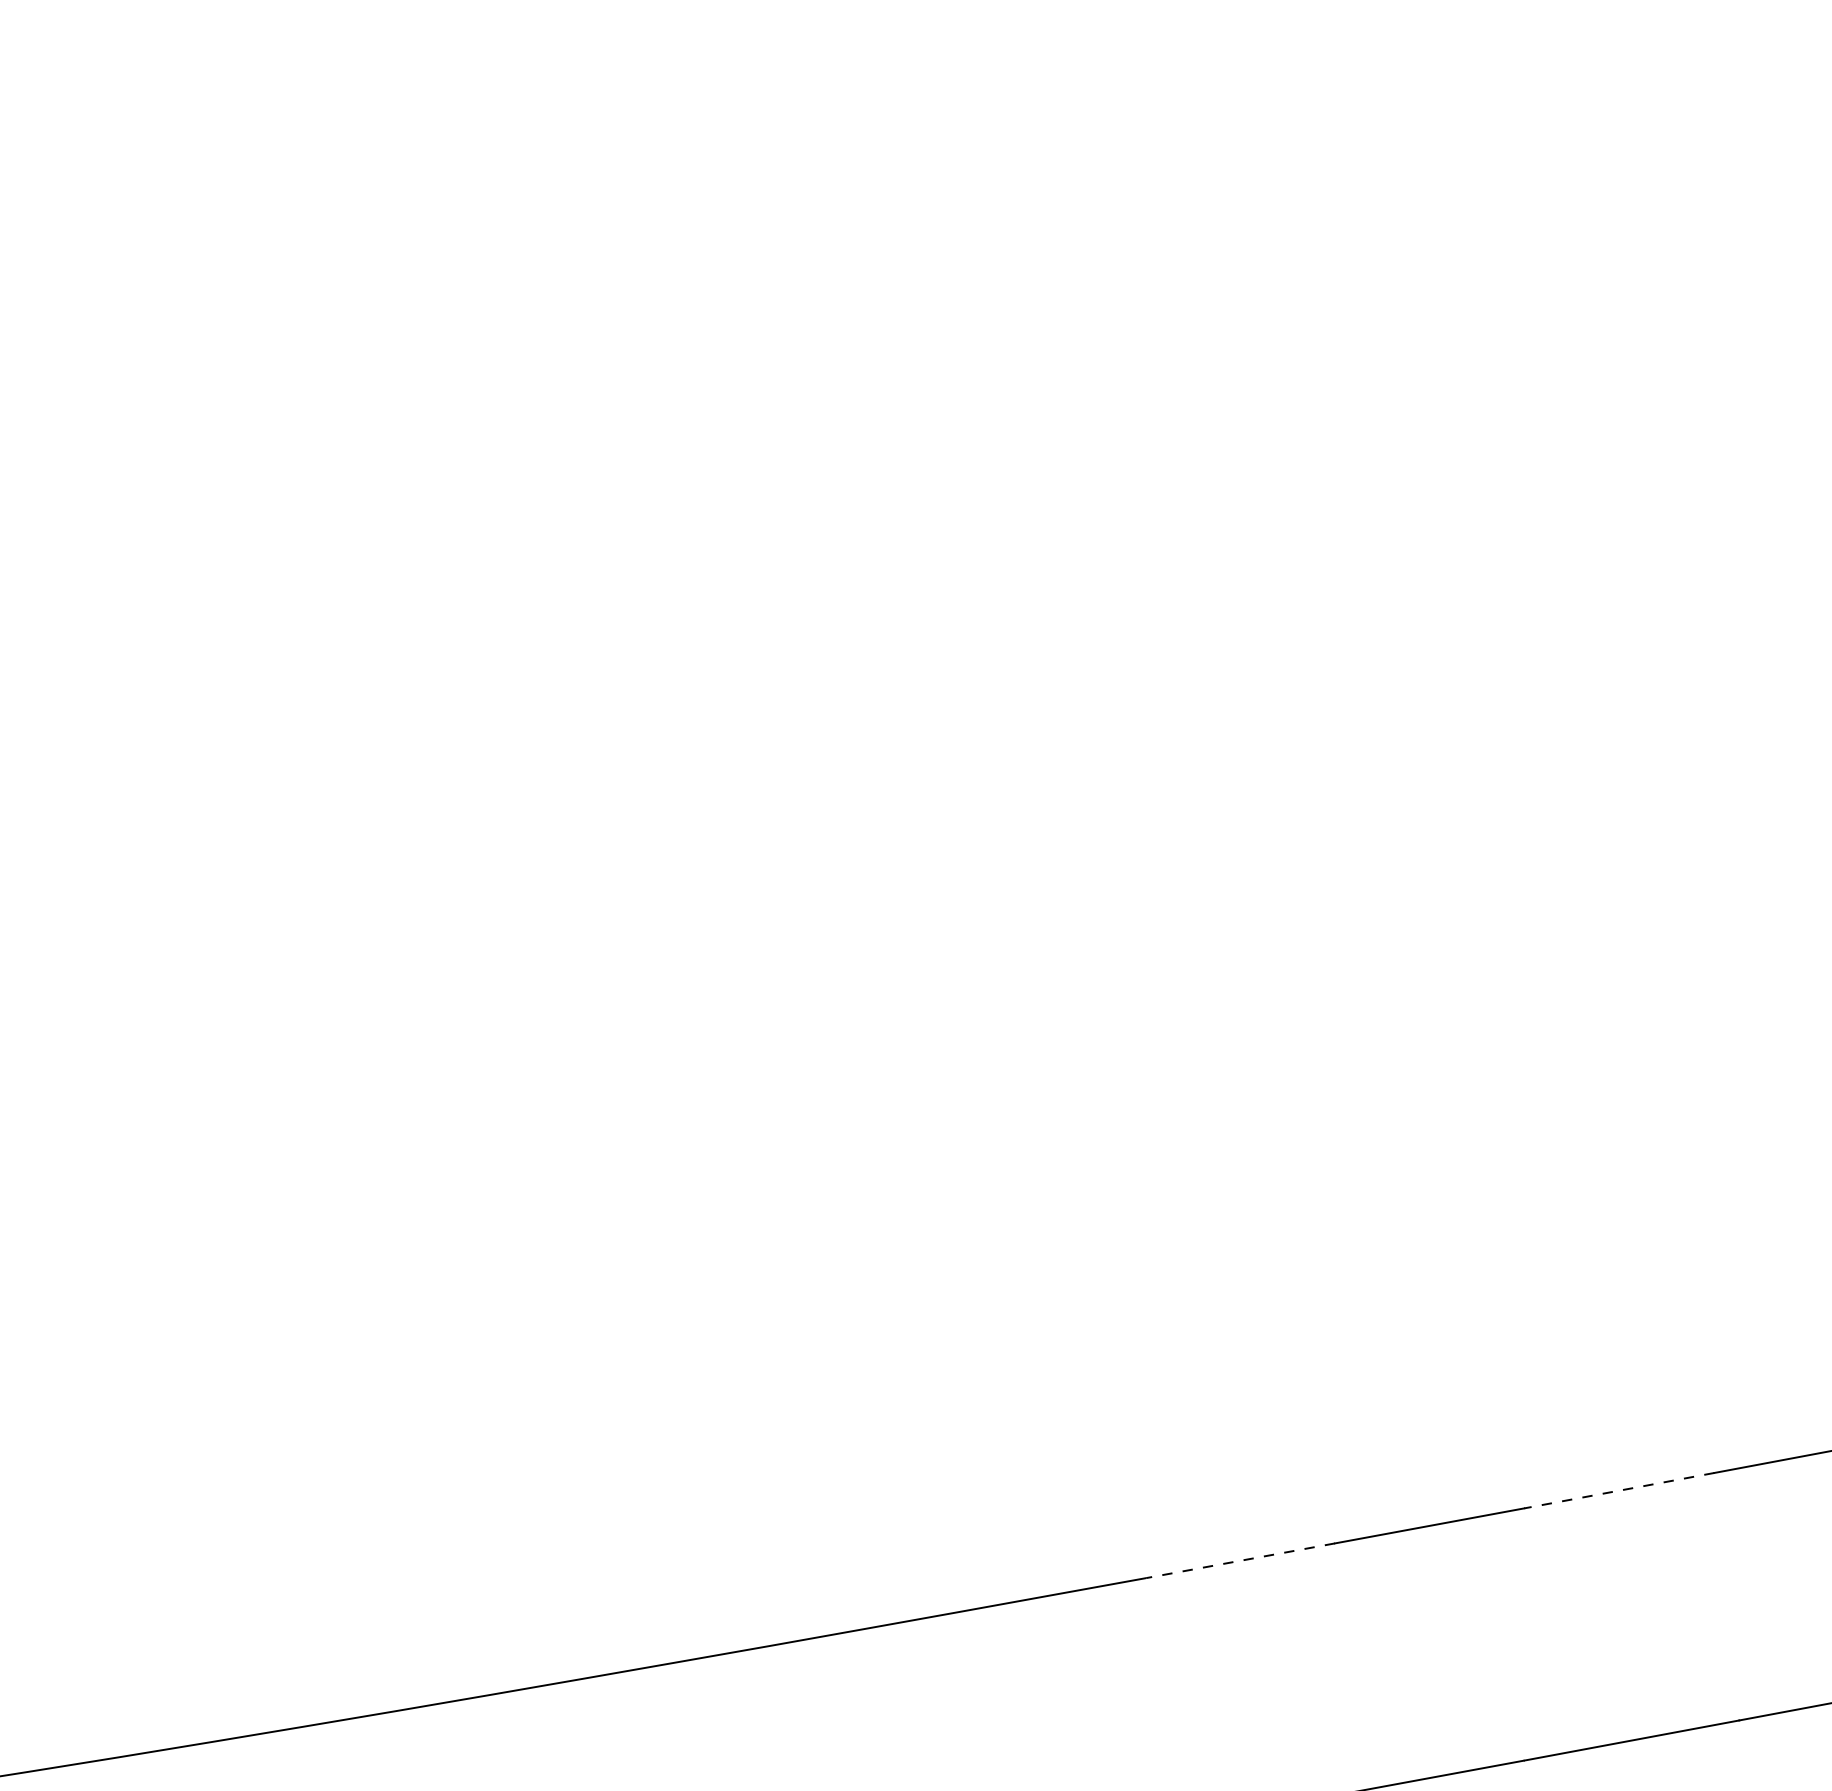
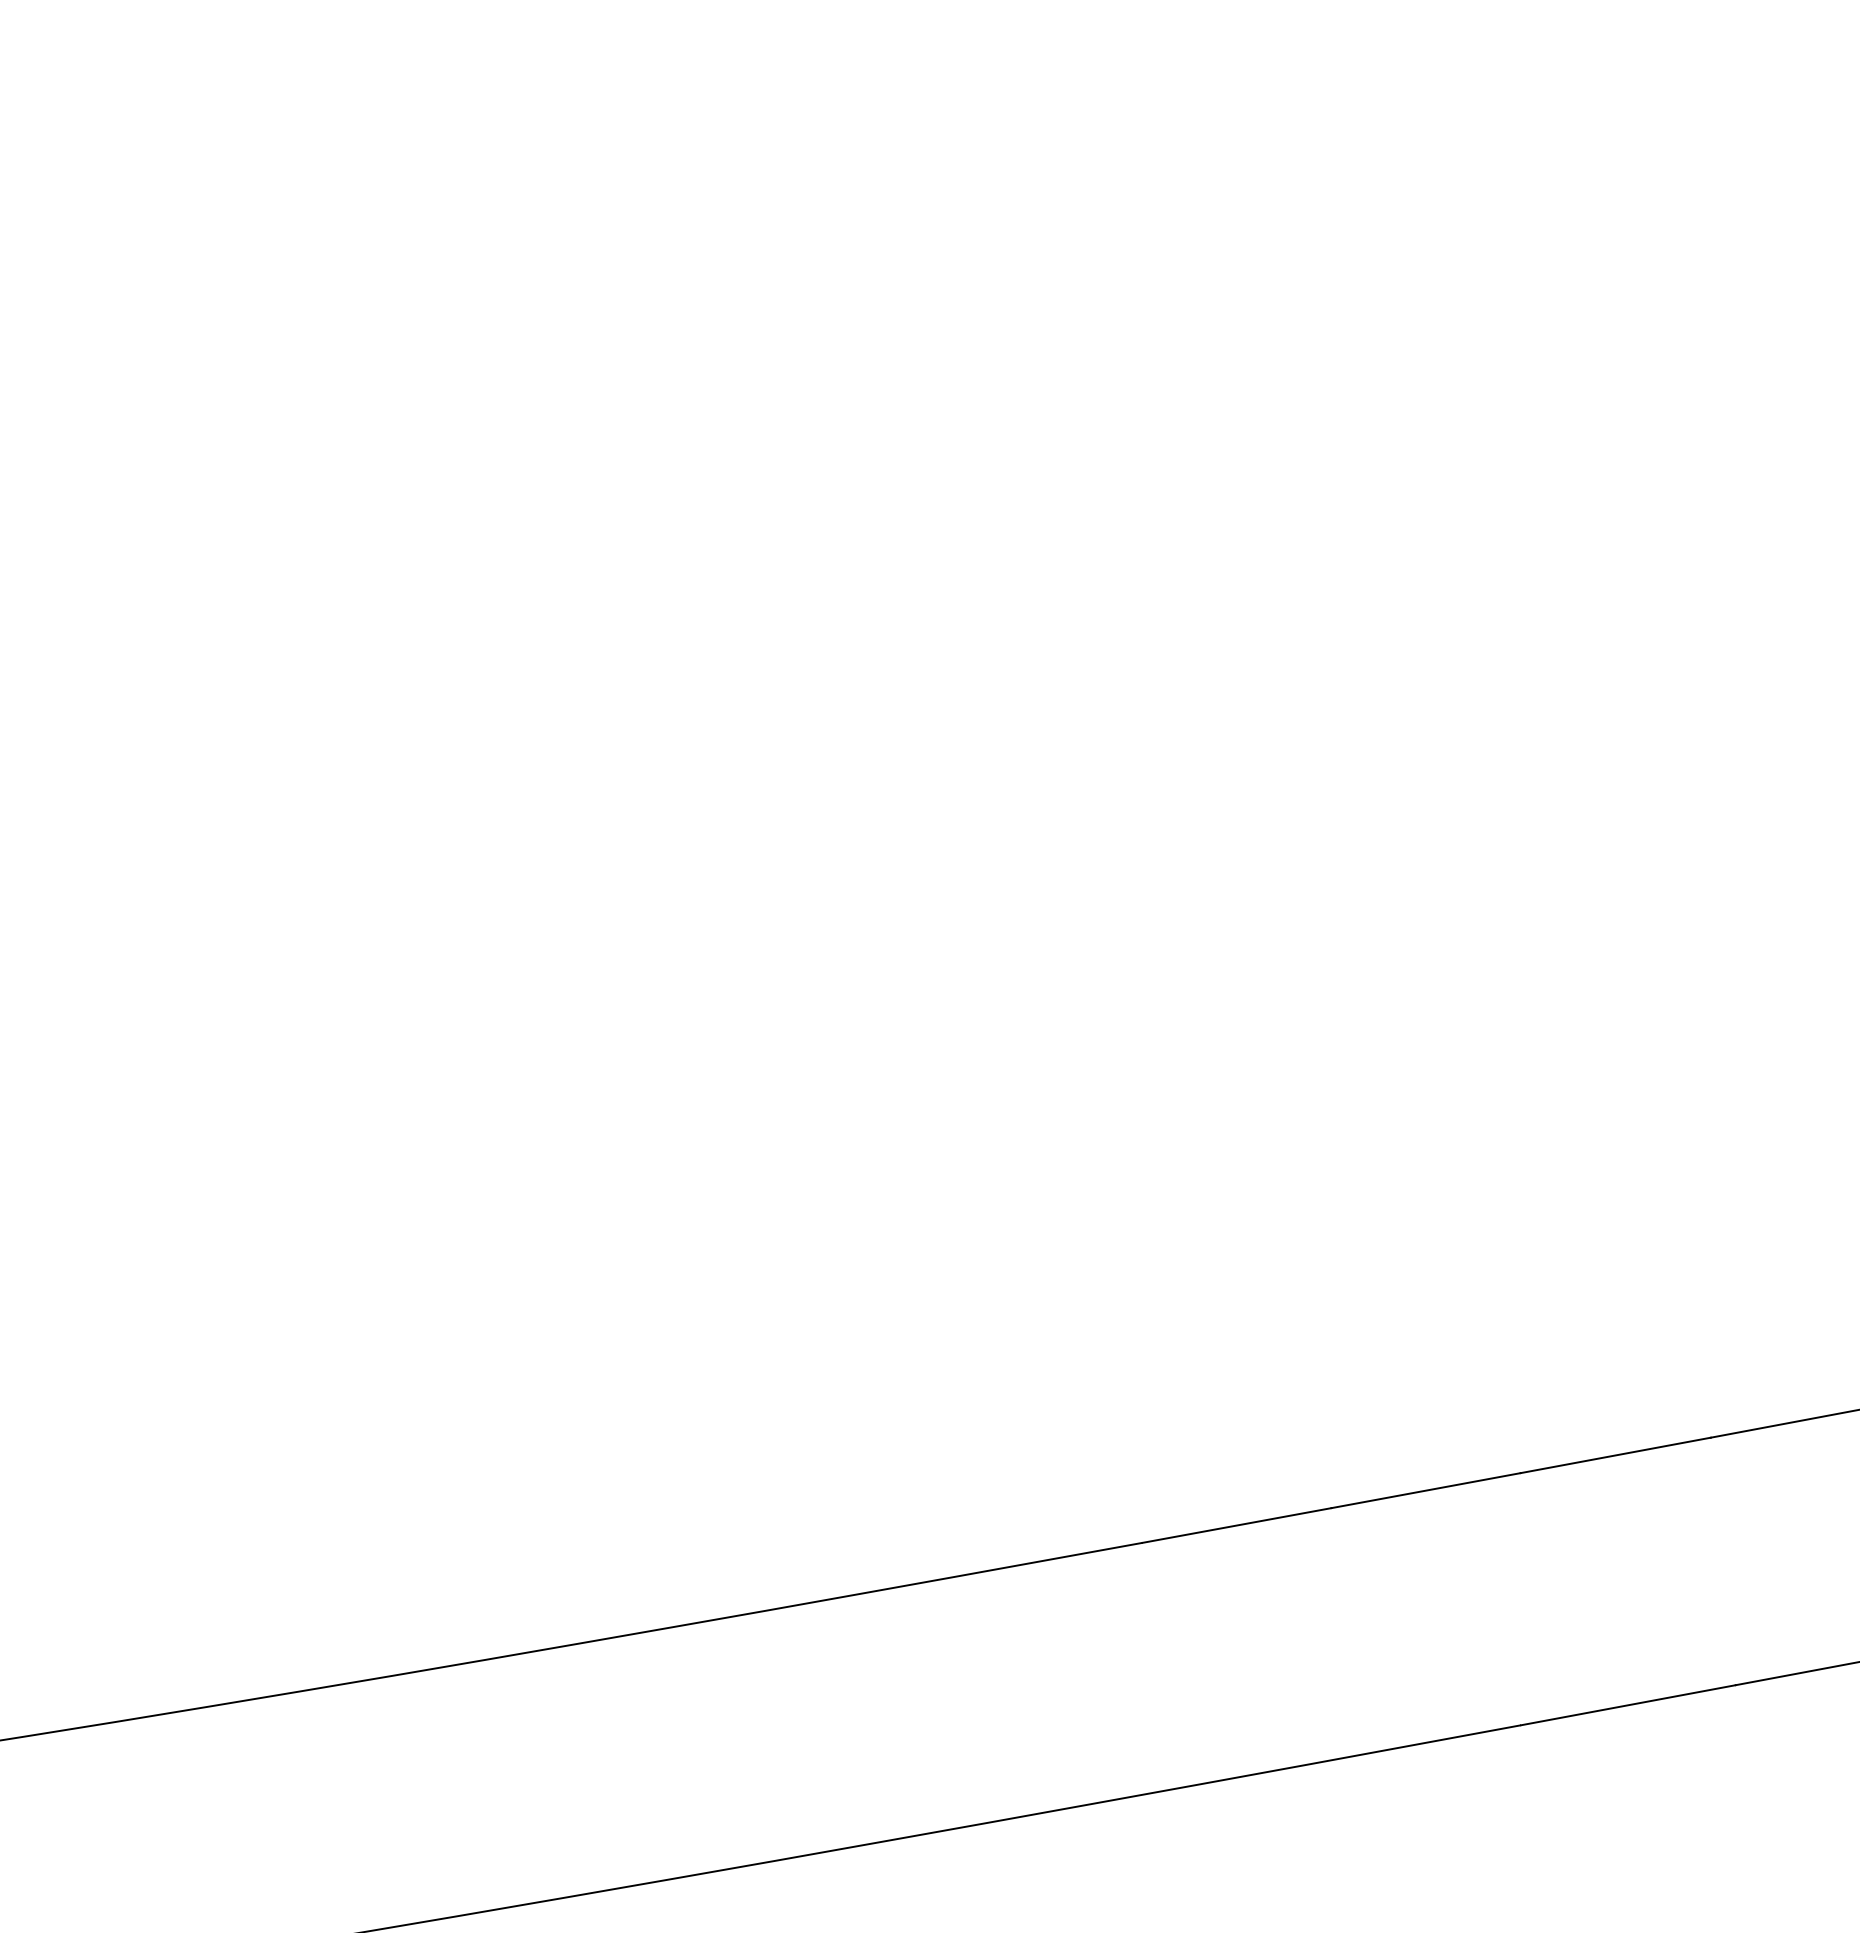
line: (1619, 1490) -> (1615, 1455), dashed -> solid
line: (1241, 1560) -> (1237, 1525), dashed -> solid

